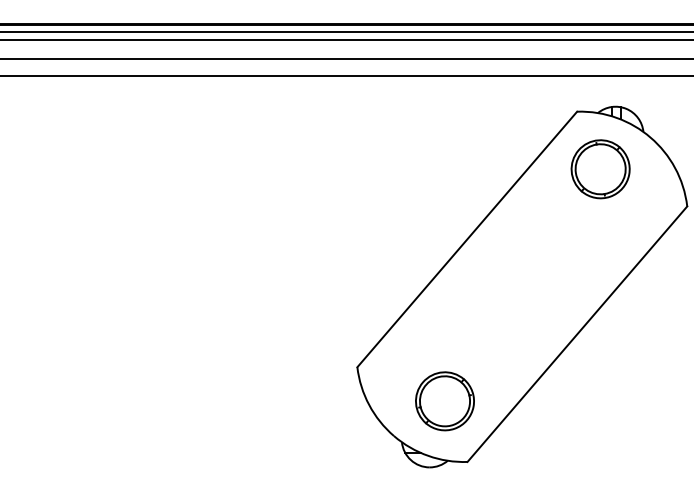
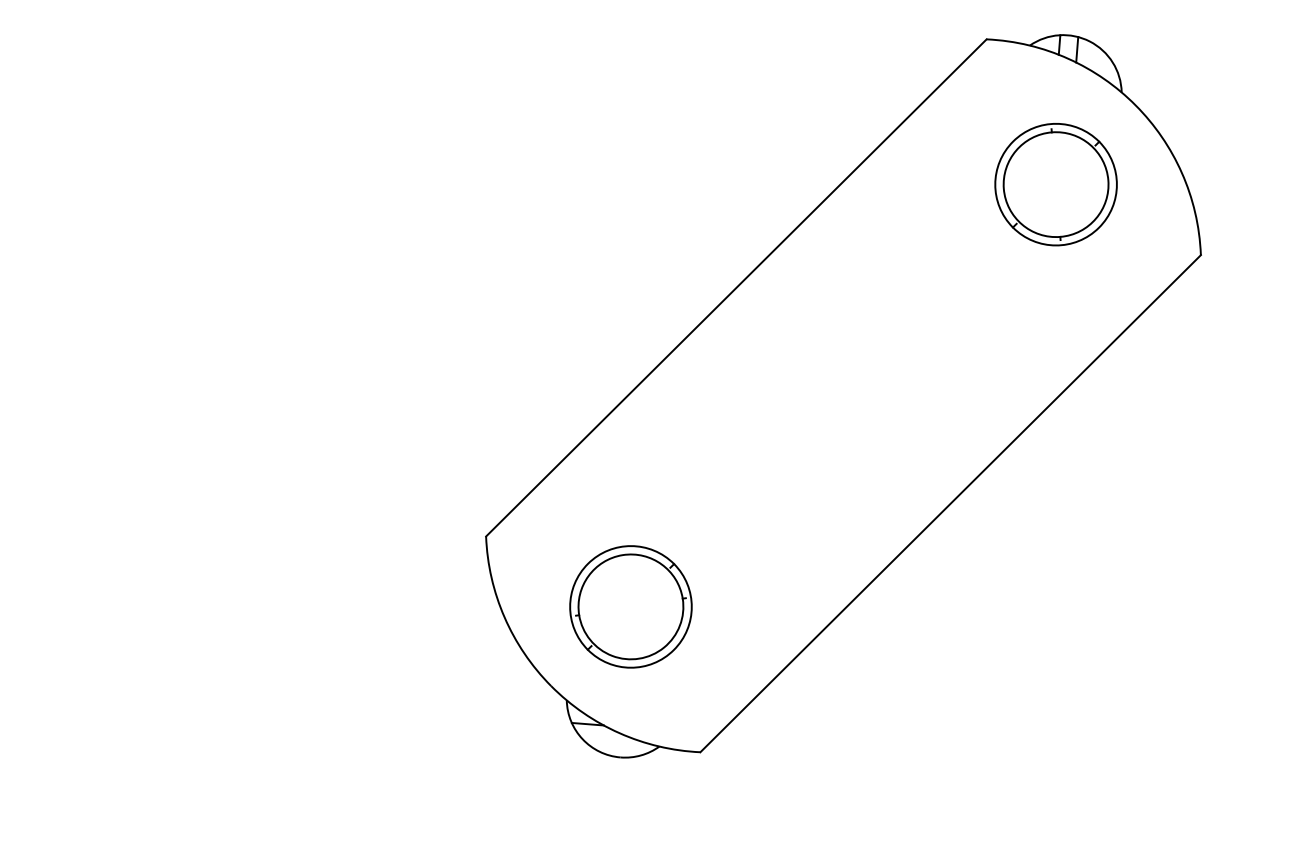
part: (600, 169) -> (1055, 185), moved
part: (444, 401) -> (629, 607), moved

